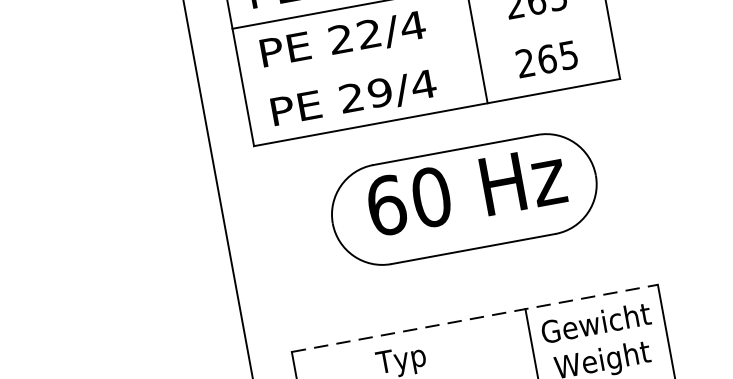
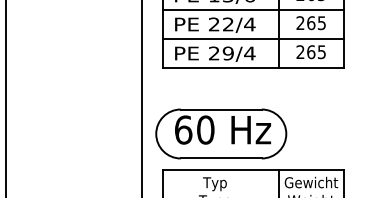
line: (425, 55) -> (253, 39), added
part: (464, 198) -> (221, 133), moved
line: (476, 317) -> (254, 169), dashed -> solid

